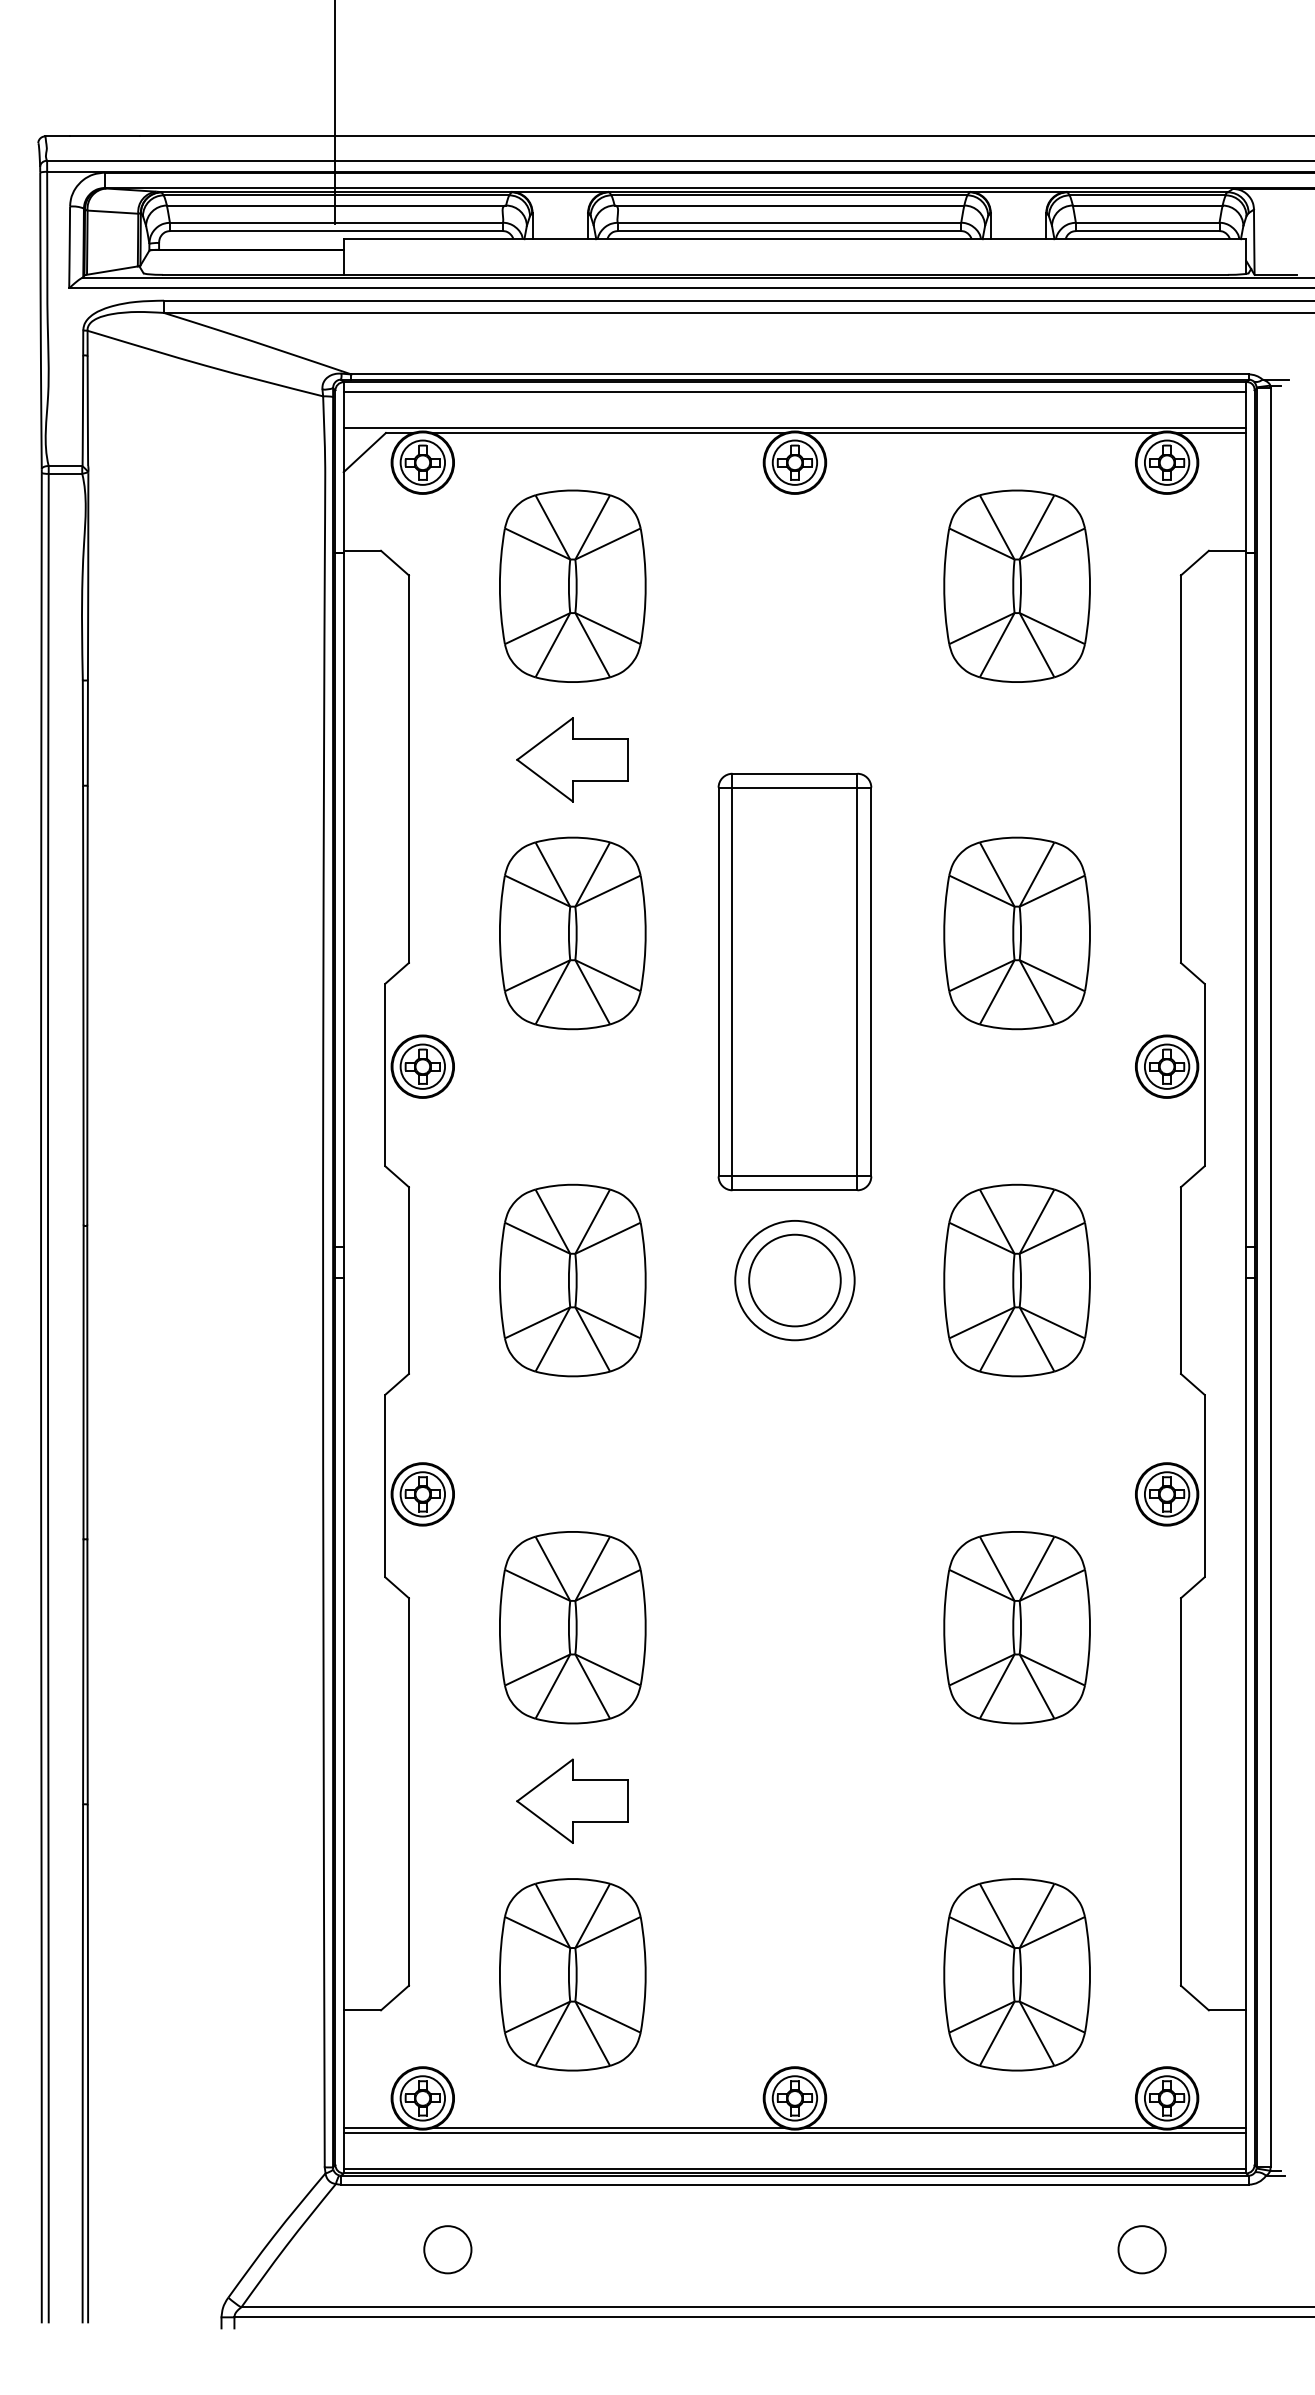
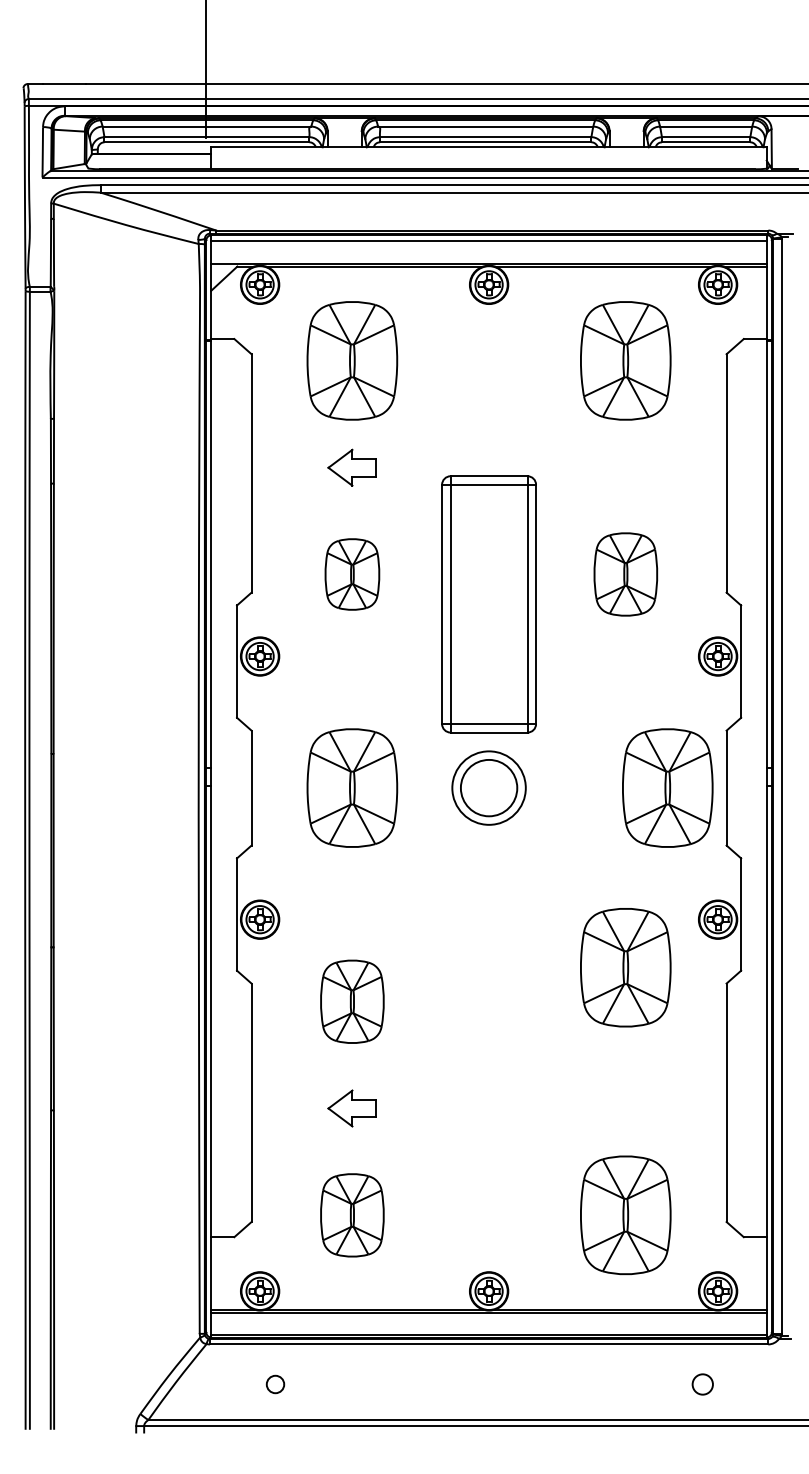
part: (572, 759) -> (352, 467), size x0.7
part: (572, 933) -> (352, 574), size x0.6
part: (1016, 933) -> (625, 574), size x0.7
part: (1016, 1279) -> (667, 787), moved
part: (572, 1627) -> (352, 1001), size x0.7
part: (1016, 1627) -> (625, 967), moved
part: (572, 1801) -> (352, 1108), size x0.7
part: (572, 1975) -> (352, 1215), size x0.7
circle: (447, 2249) -> (275, 1384), size x0.6
circle: (1141, 2249) -> (702, 1384), size x0.7

